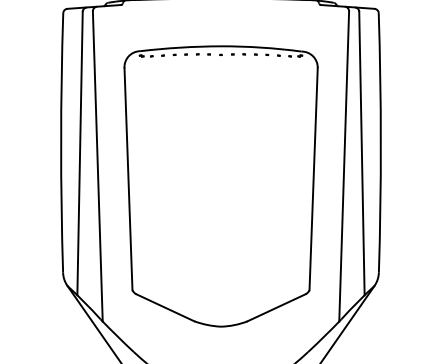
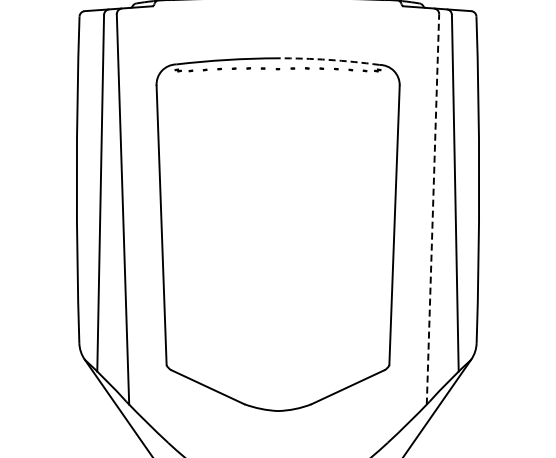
arc: (261, 47) -> (328, 59), solid -> dashed
line: (344, 165) -> (433, 208), solid -> dashed

